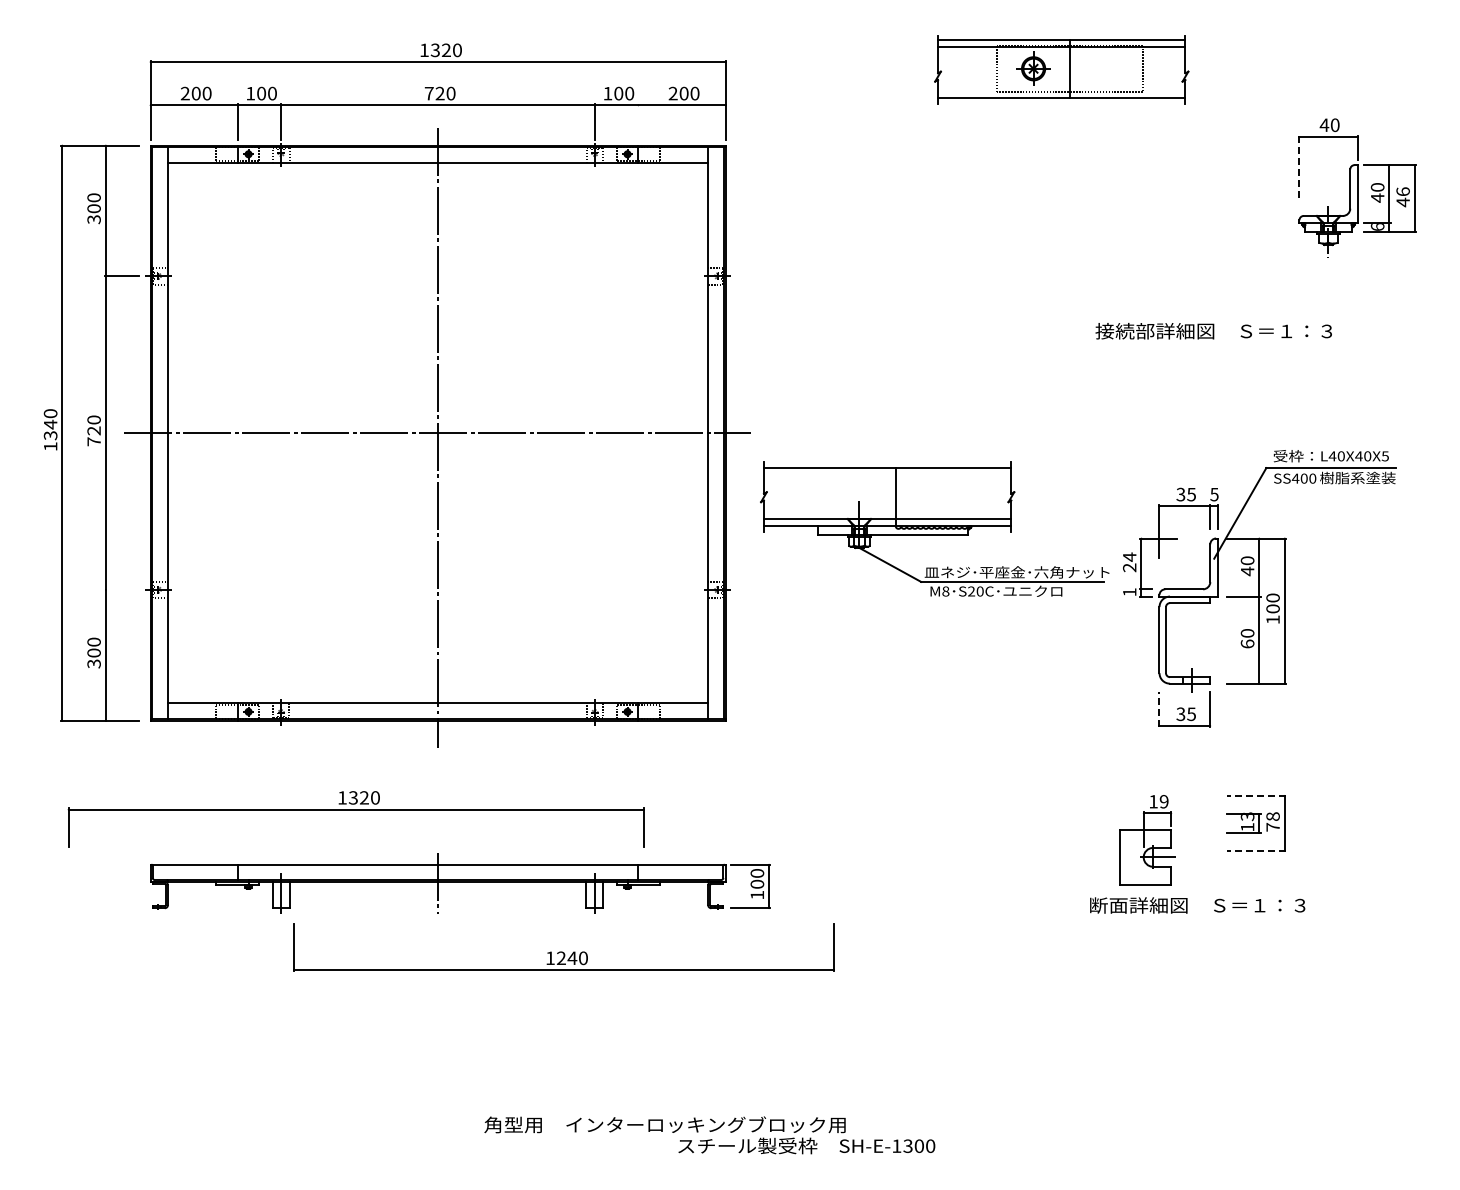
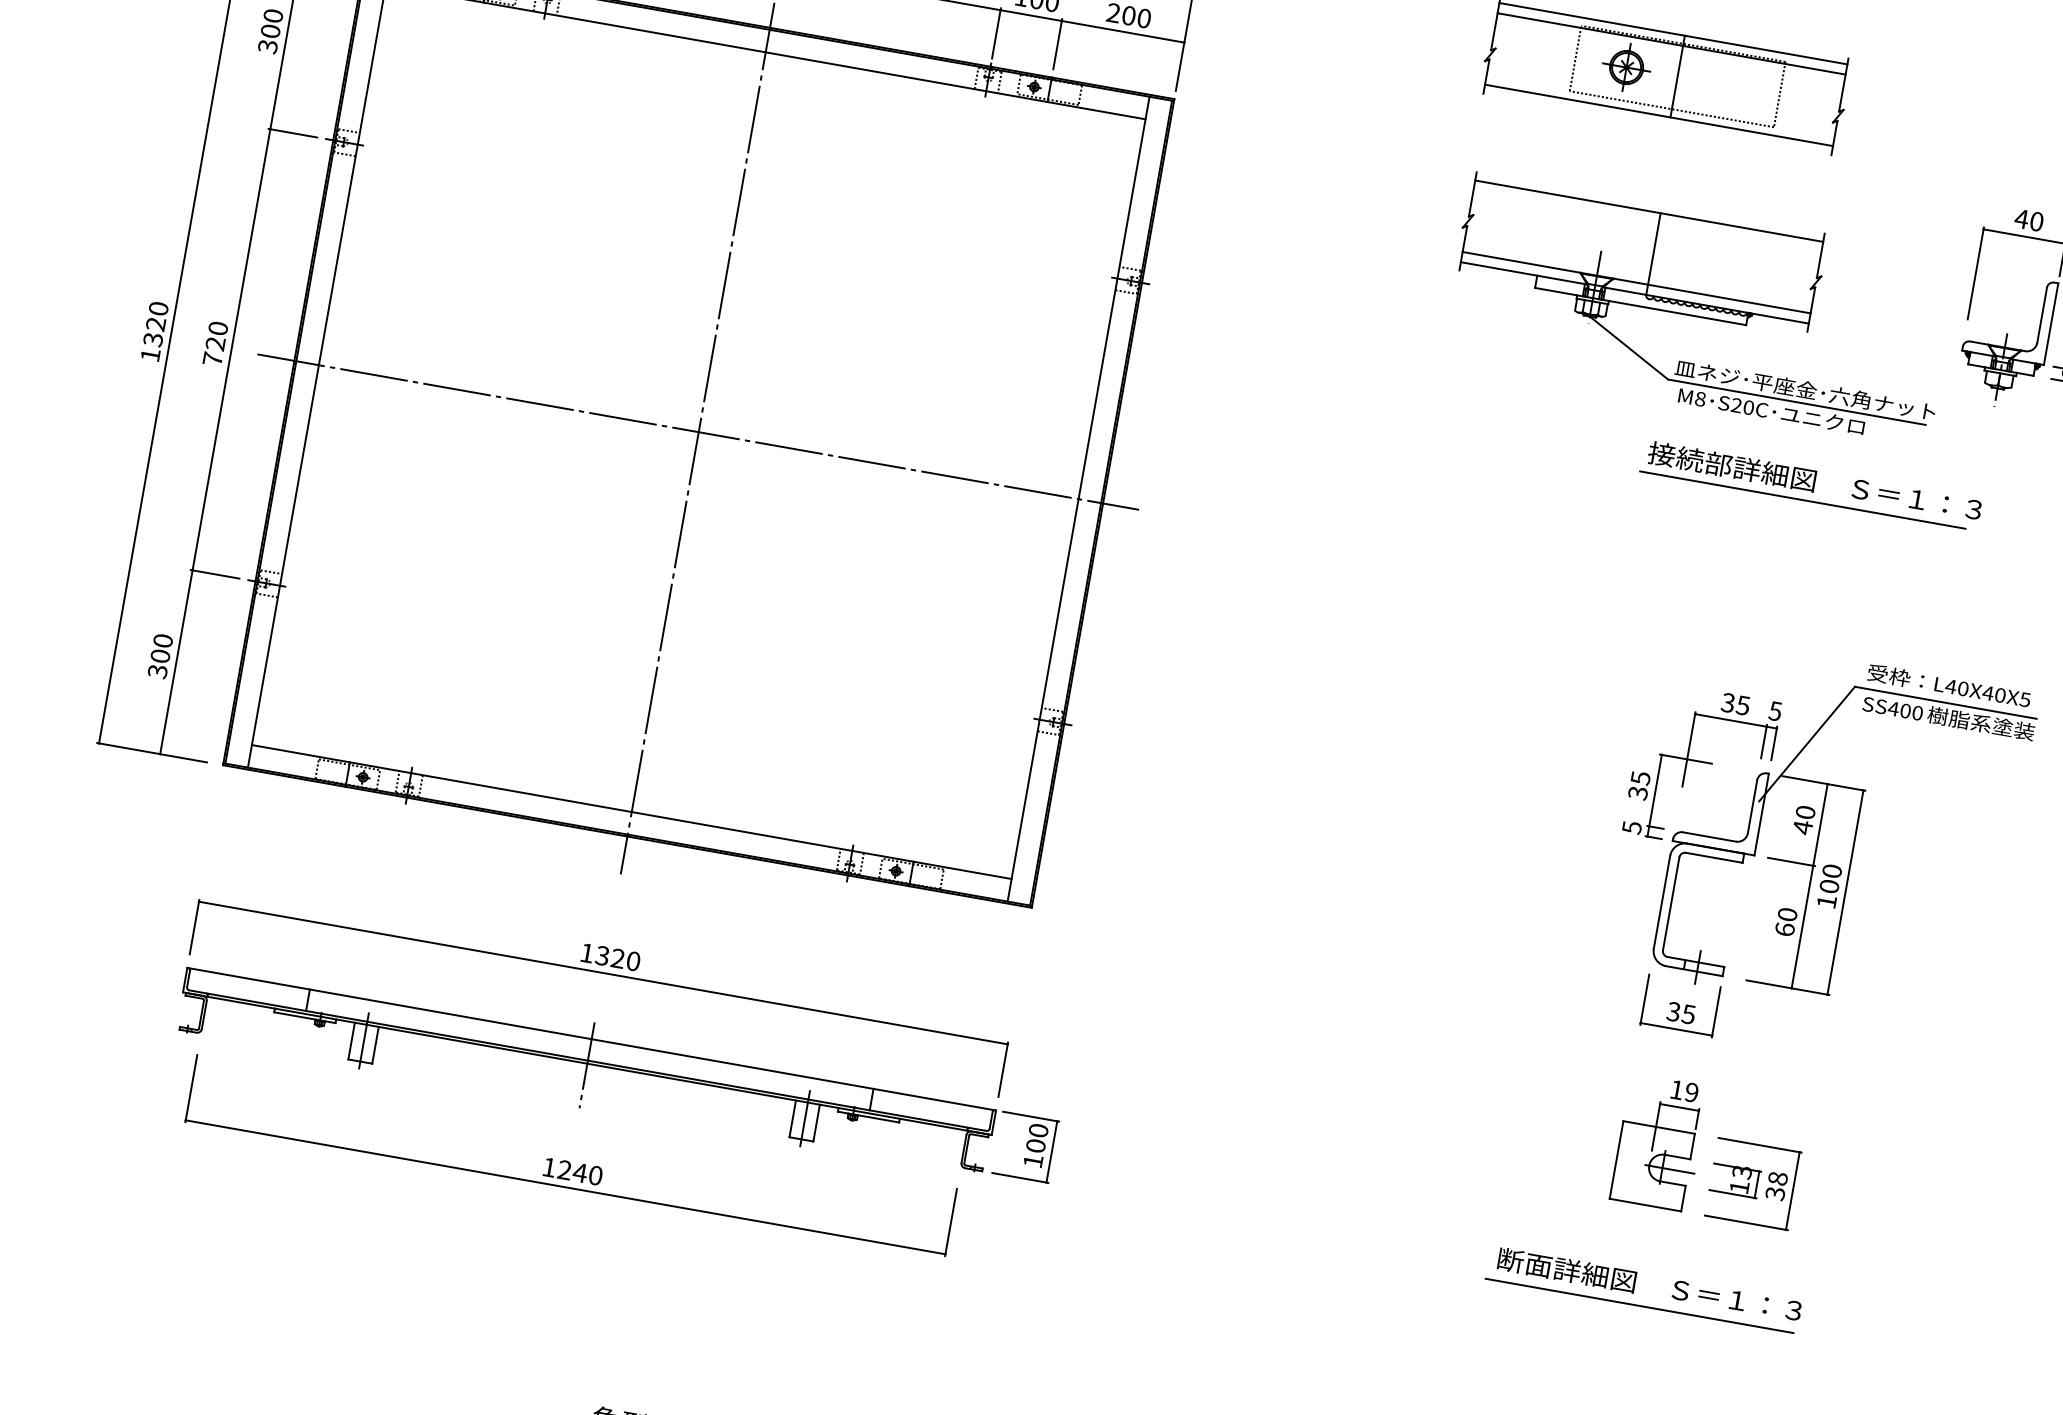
line: (638, 121) -> (1057, 43), added
line: (1299, 168) -> (1975, 273), dashed -> solid
line: (1207, 345) -> (1802, 499), added
text: (50, 424) -> (155, 323), 1340 -> 1320
part: (934, 528) -> (1700, 307), moved
text: (1129, 562) -> (1639, 785), 24 -> 35
line: (121, 589) -> (214, 573), added
text: (1129, 592) -> (1631, 827), 1 -> 5
line: (1159, 709) -> (1644, 999), dashed -> solid
line: (1256, 795) -> (1759, 1144), dashed -> solid
part: (355, 810) -> (602, 974), moved
text: (1272, 827) -> (1774, 1193), 78 -> 38
part: (1147, 840) -> (1658, 1142), moved
line: (1256, 850) -> (1746, 1222), dashed -> solid
line: (1192, 921) -> (1638, 1306), added
part: (563, 947) -> (570, 1155), moved

